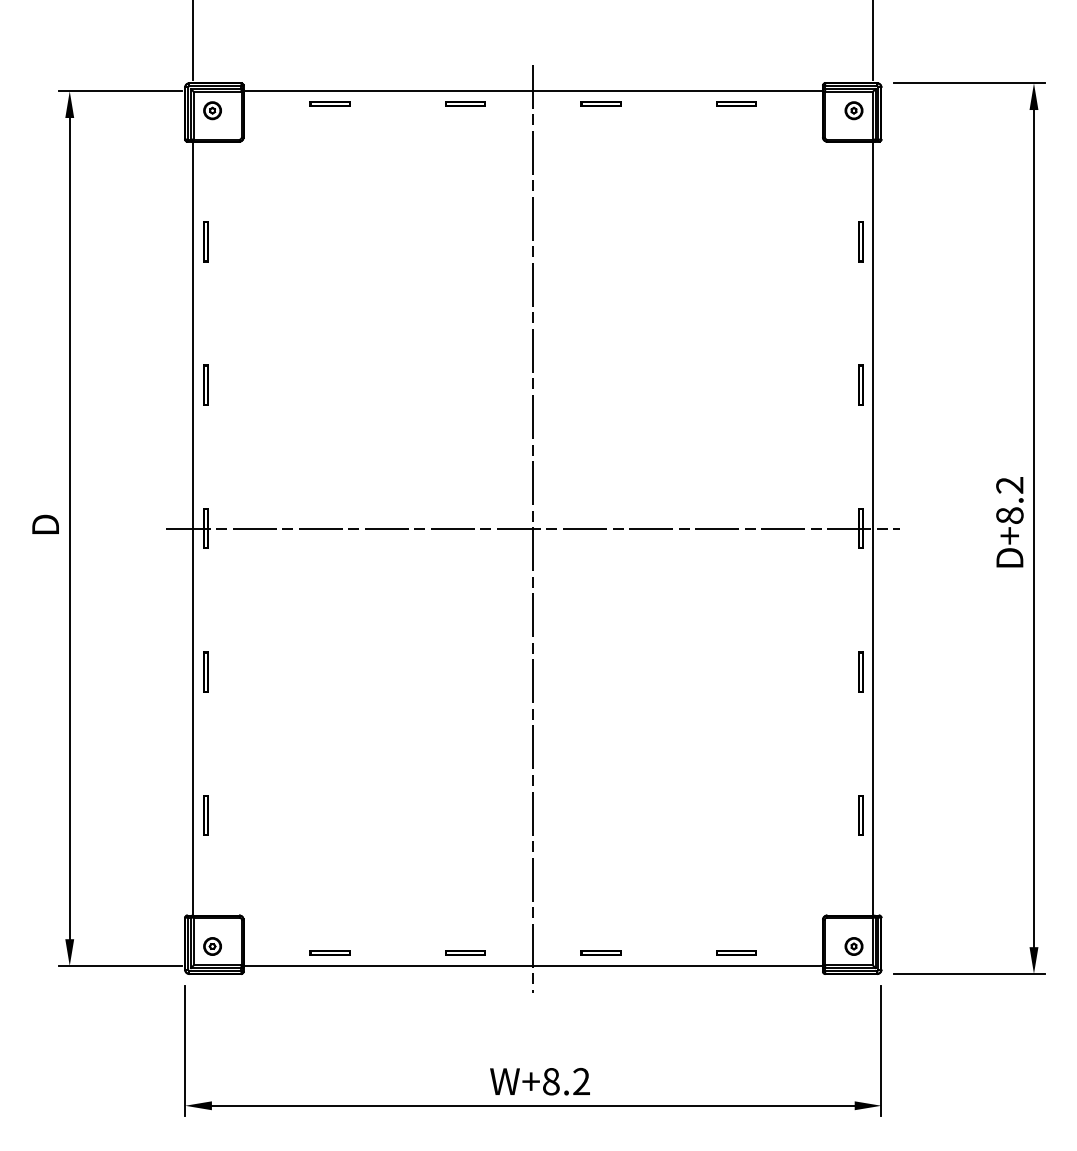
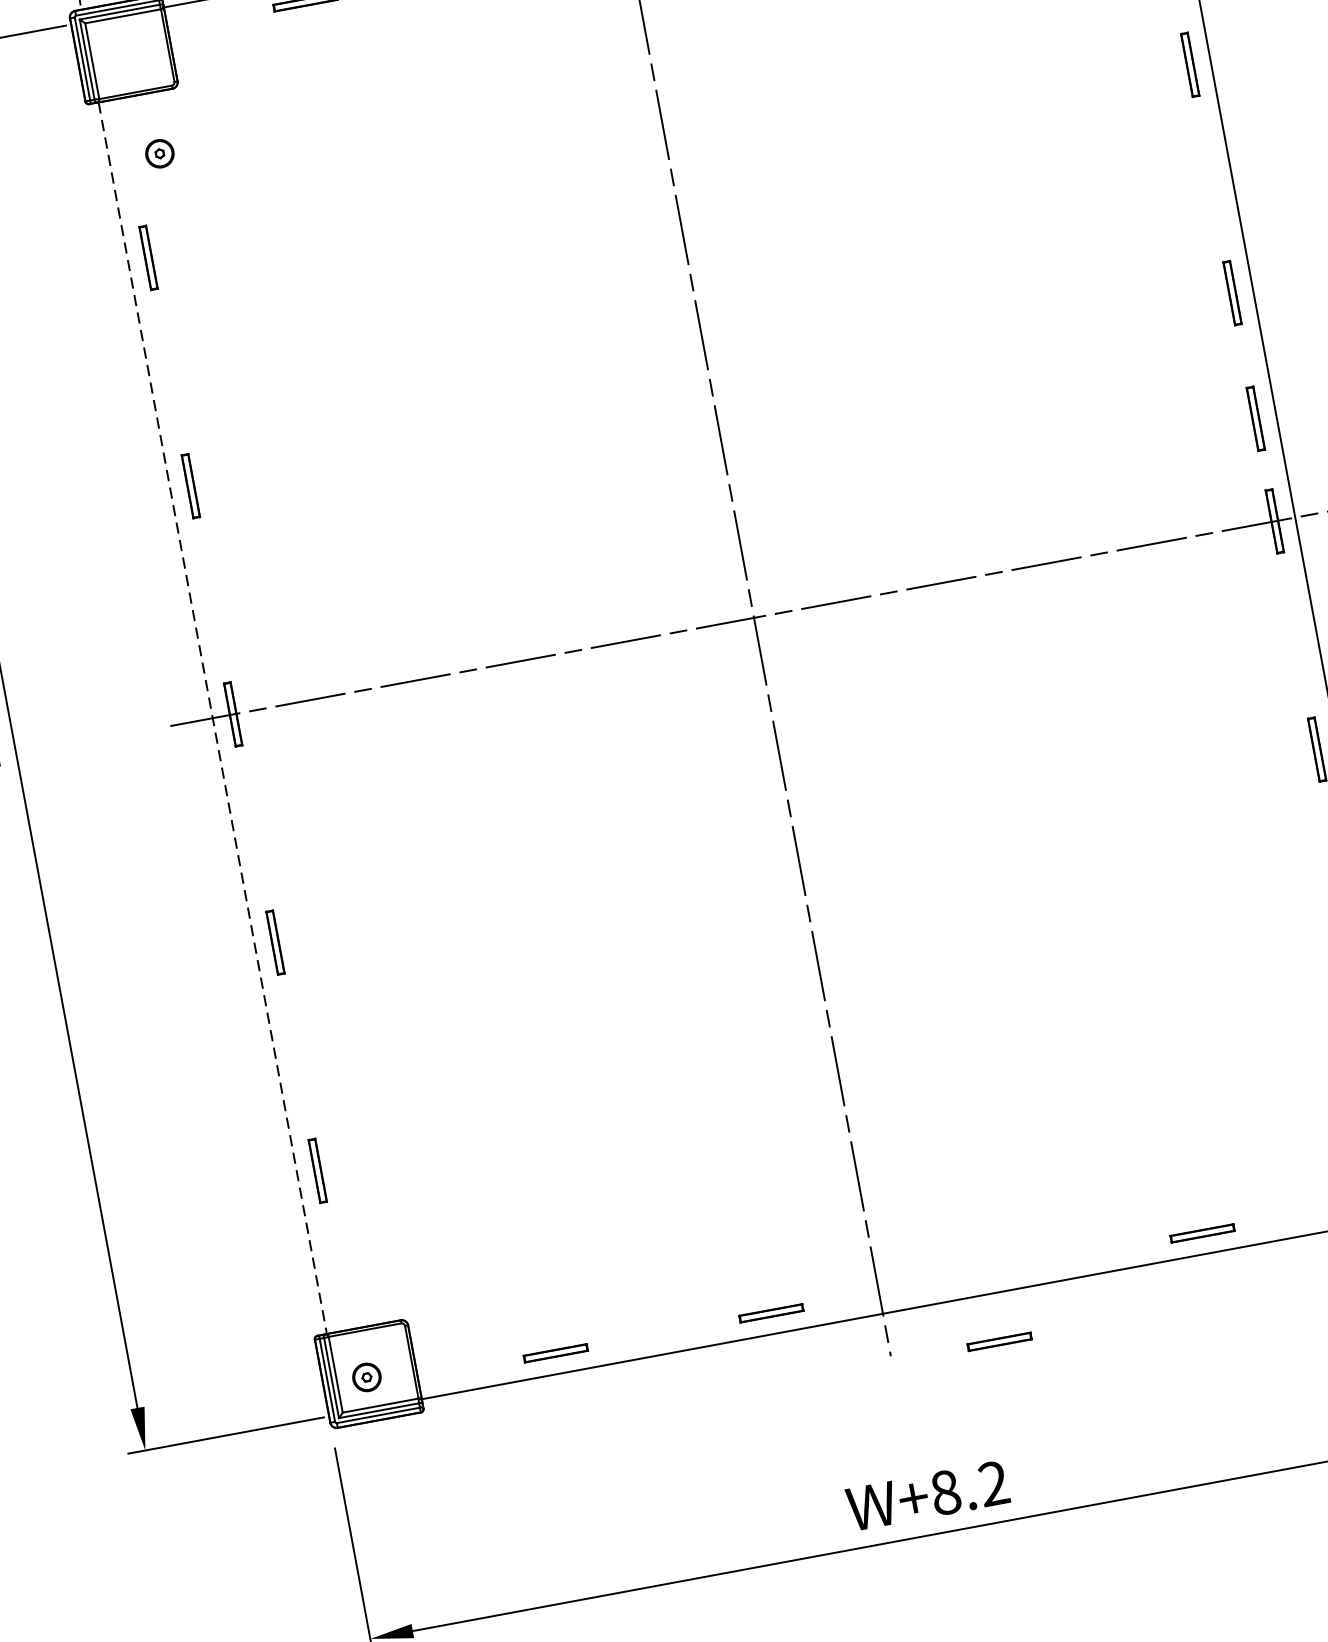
part: (212, 110) -> (159, 153), moved
part: (860, 463) -> (1255, 417), added
line: (193, 528) -> (213, 717), solid -> dashed
part: (600, 952) -> (998, 1340), moved

